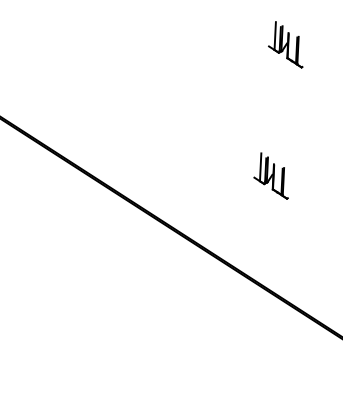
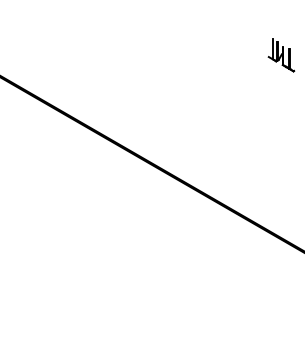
part: (271, 176) -> (275, 152), removed

